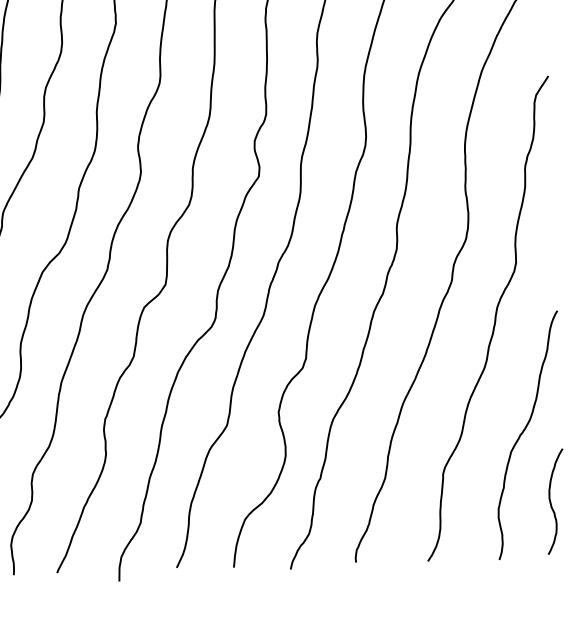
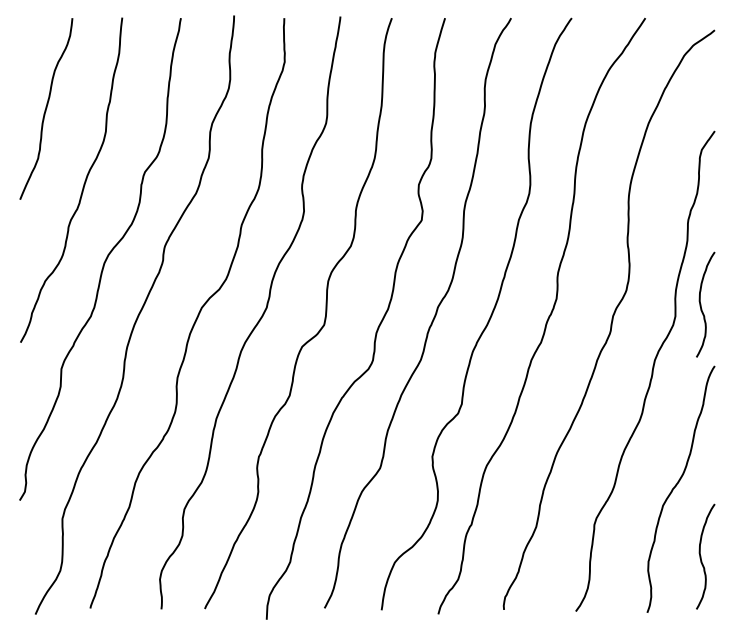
curve: (541, 249) -> (701, 304), added

